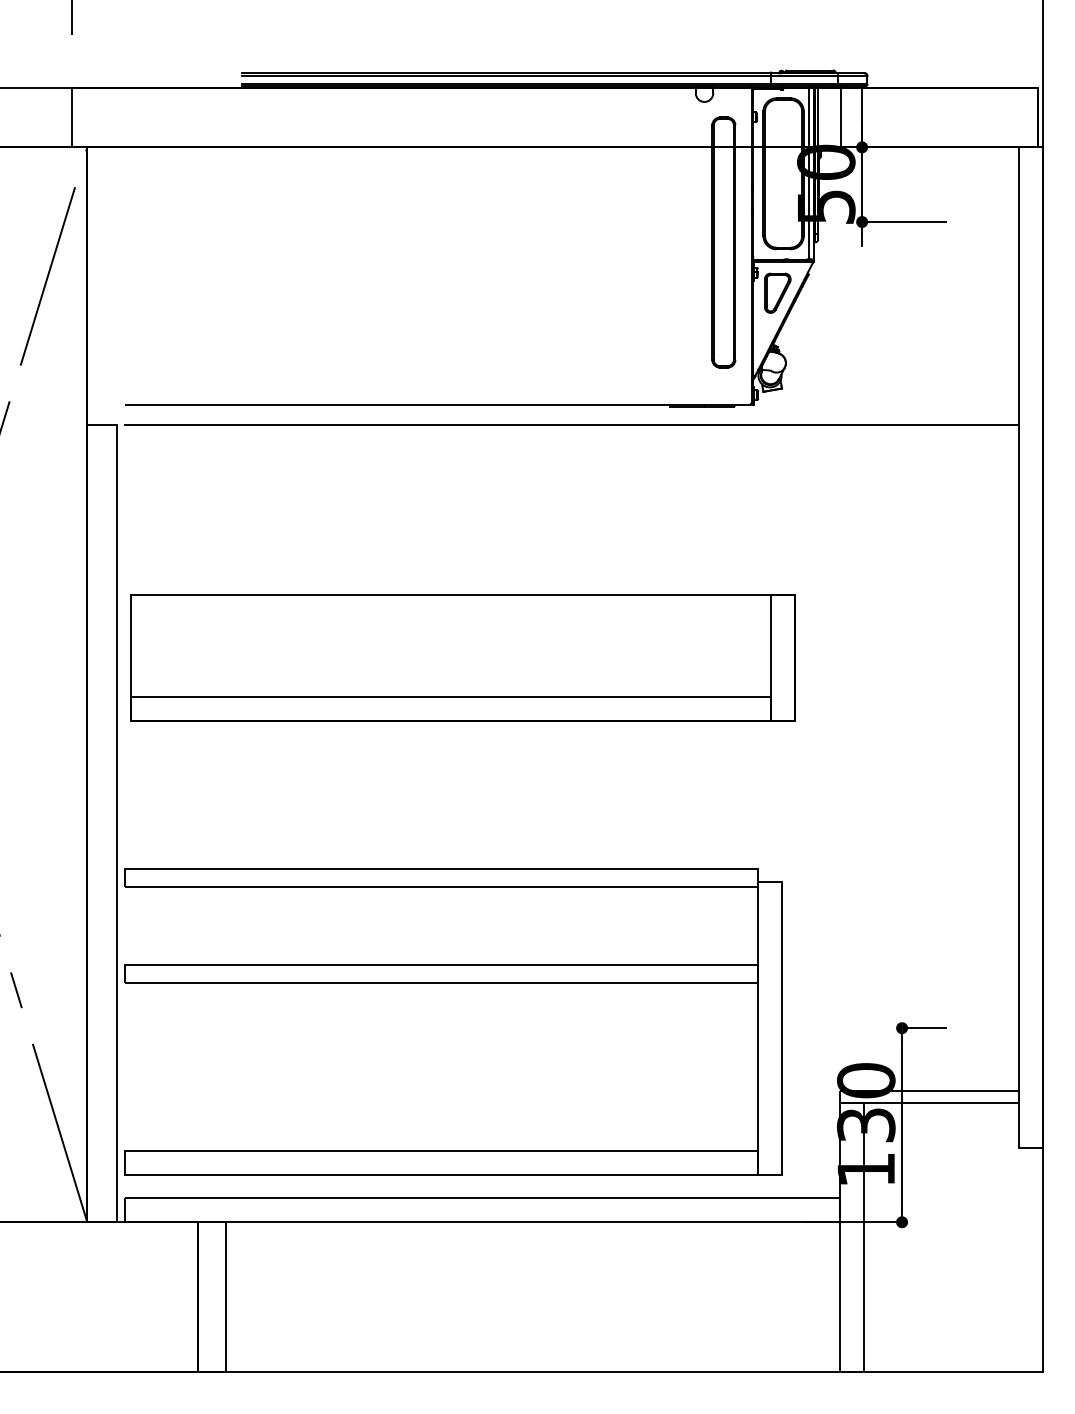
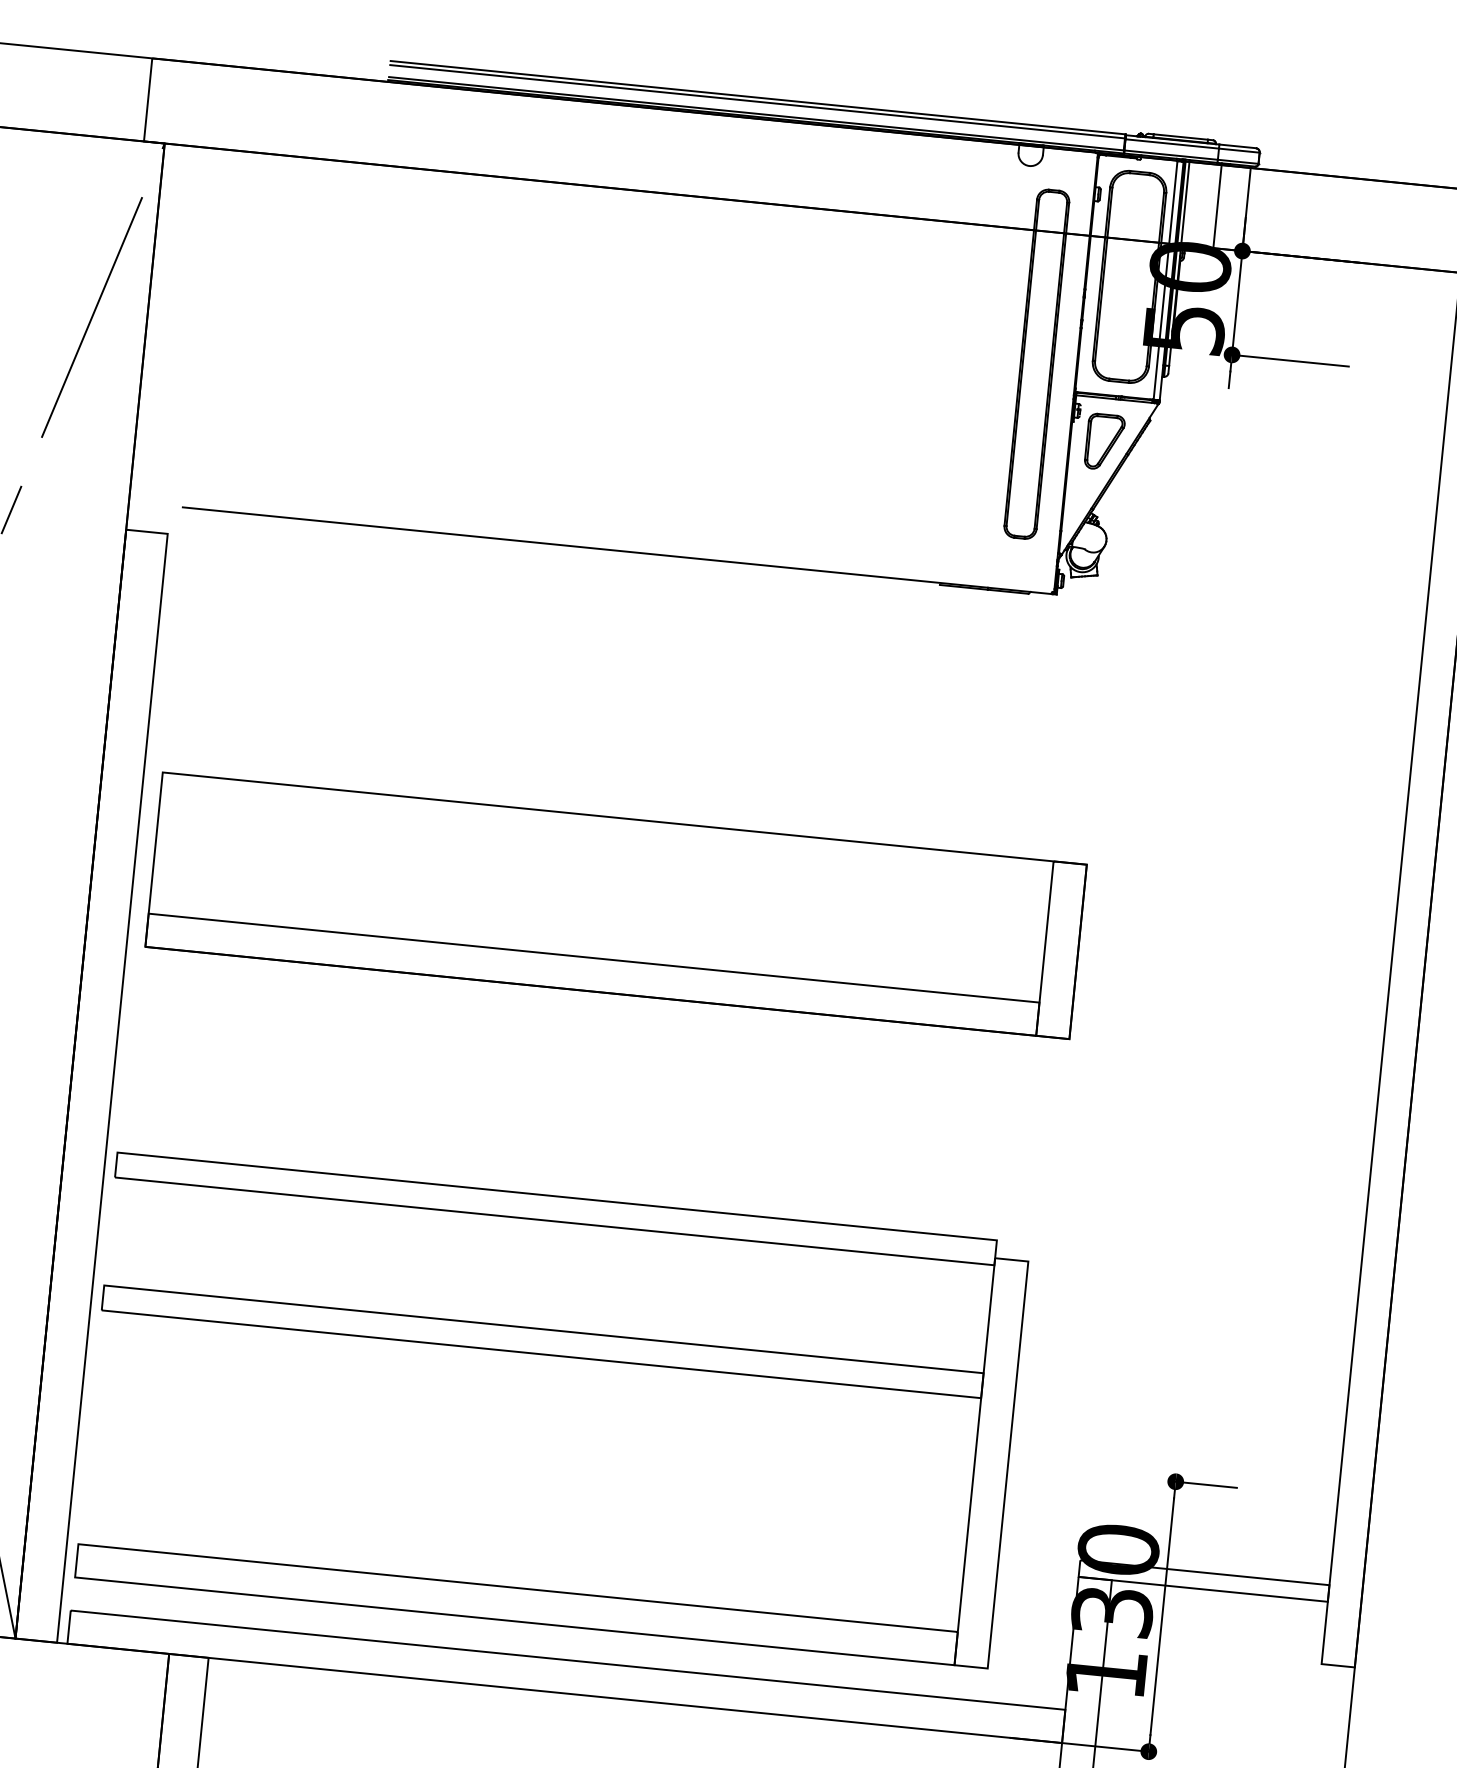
line: (571, 425) -> (799, 597), removed

